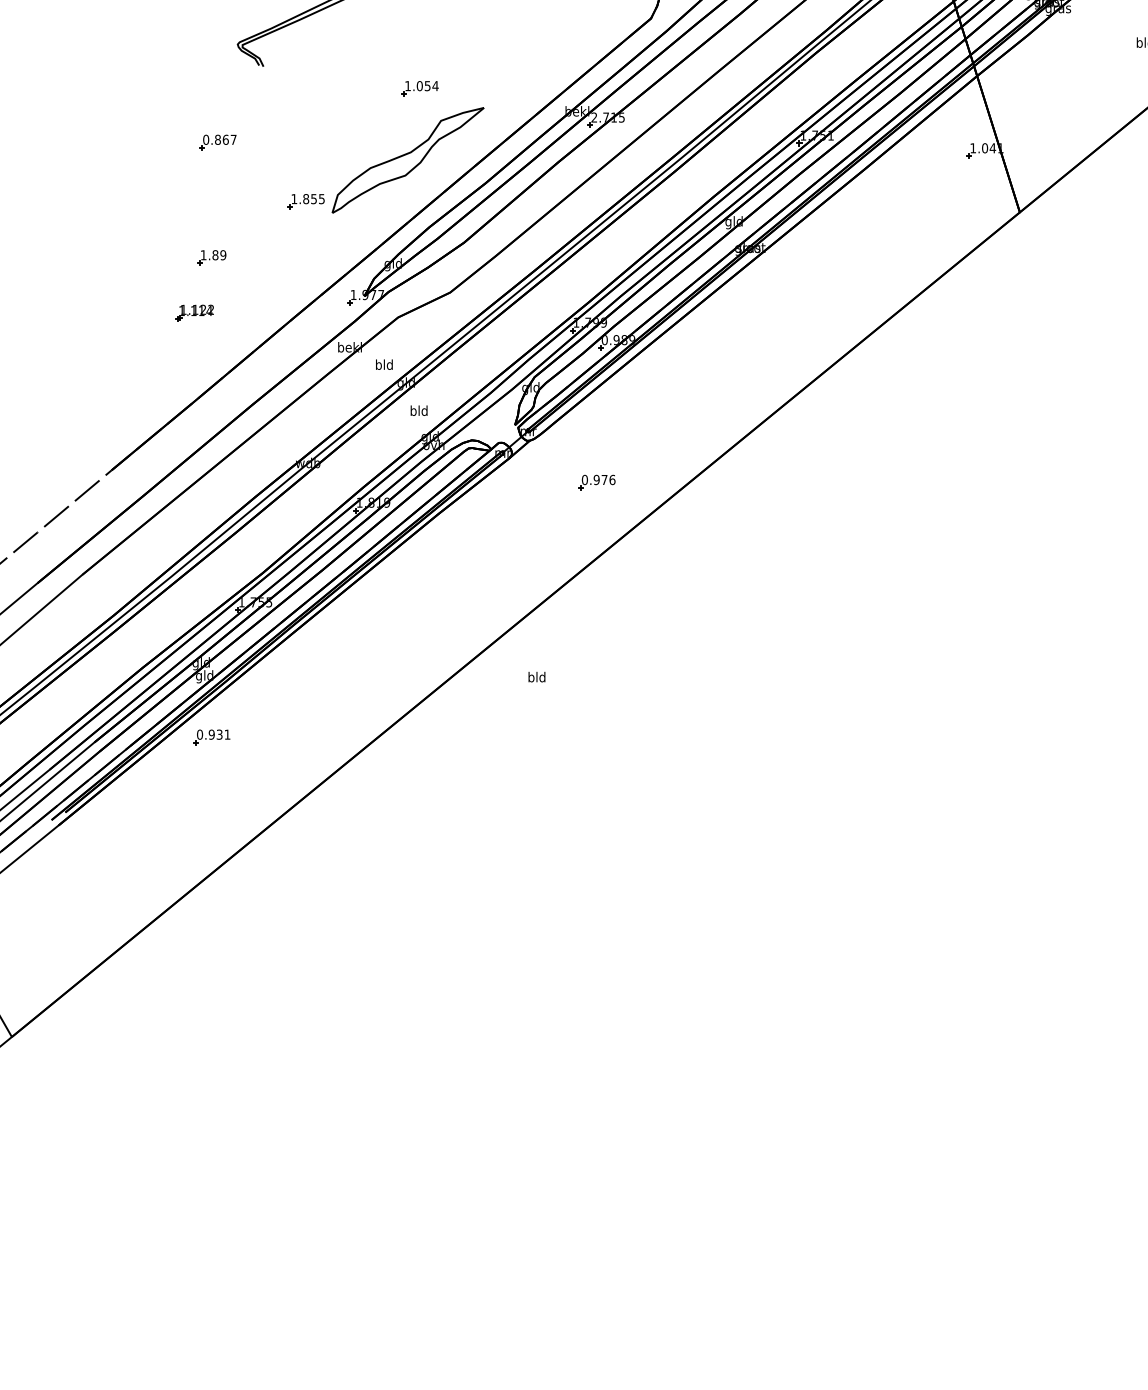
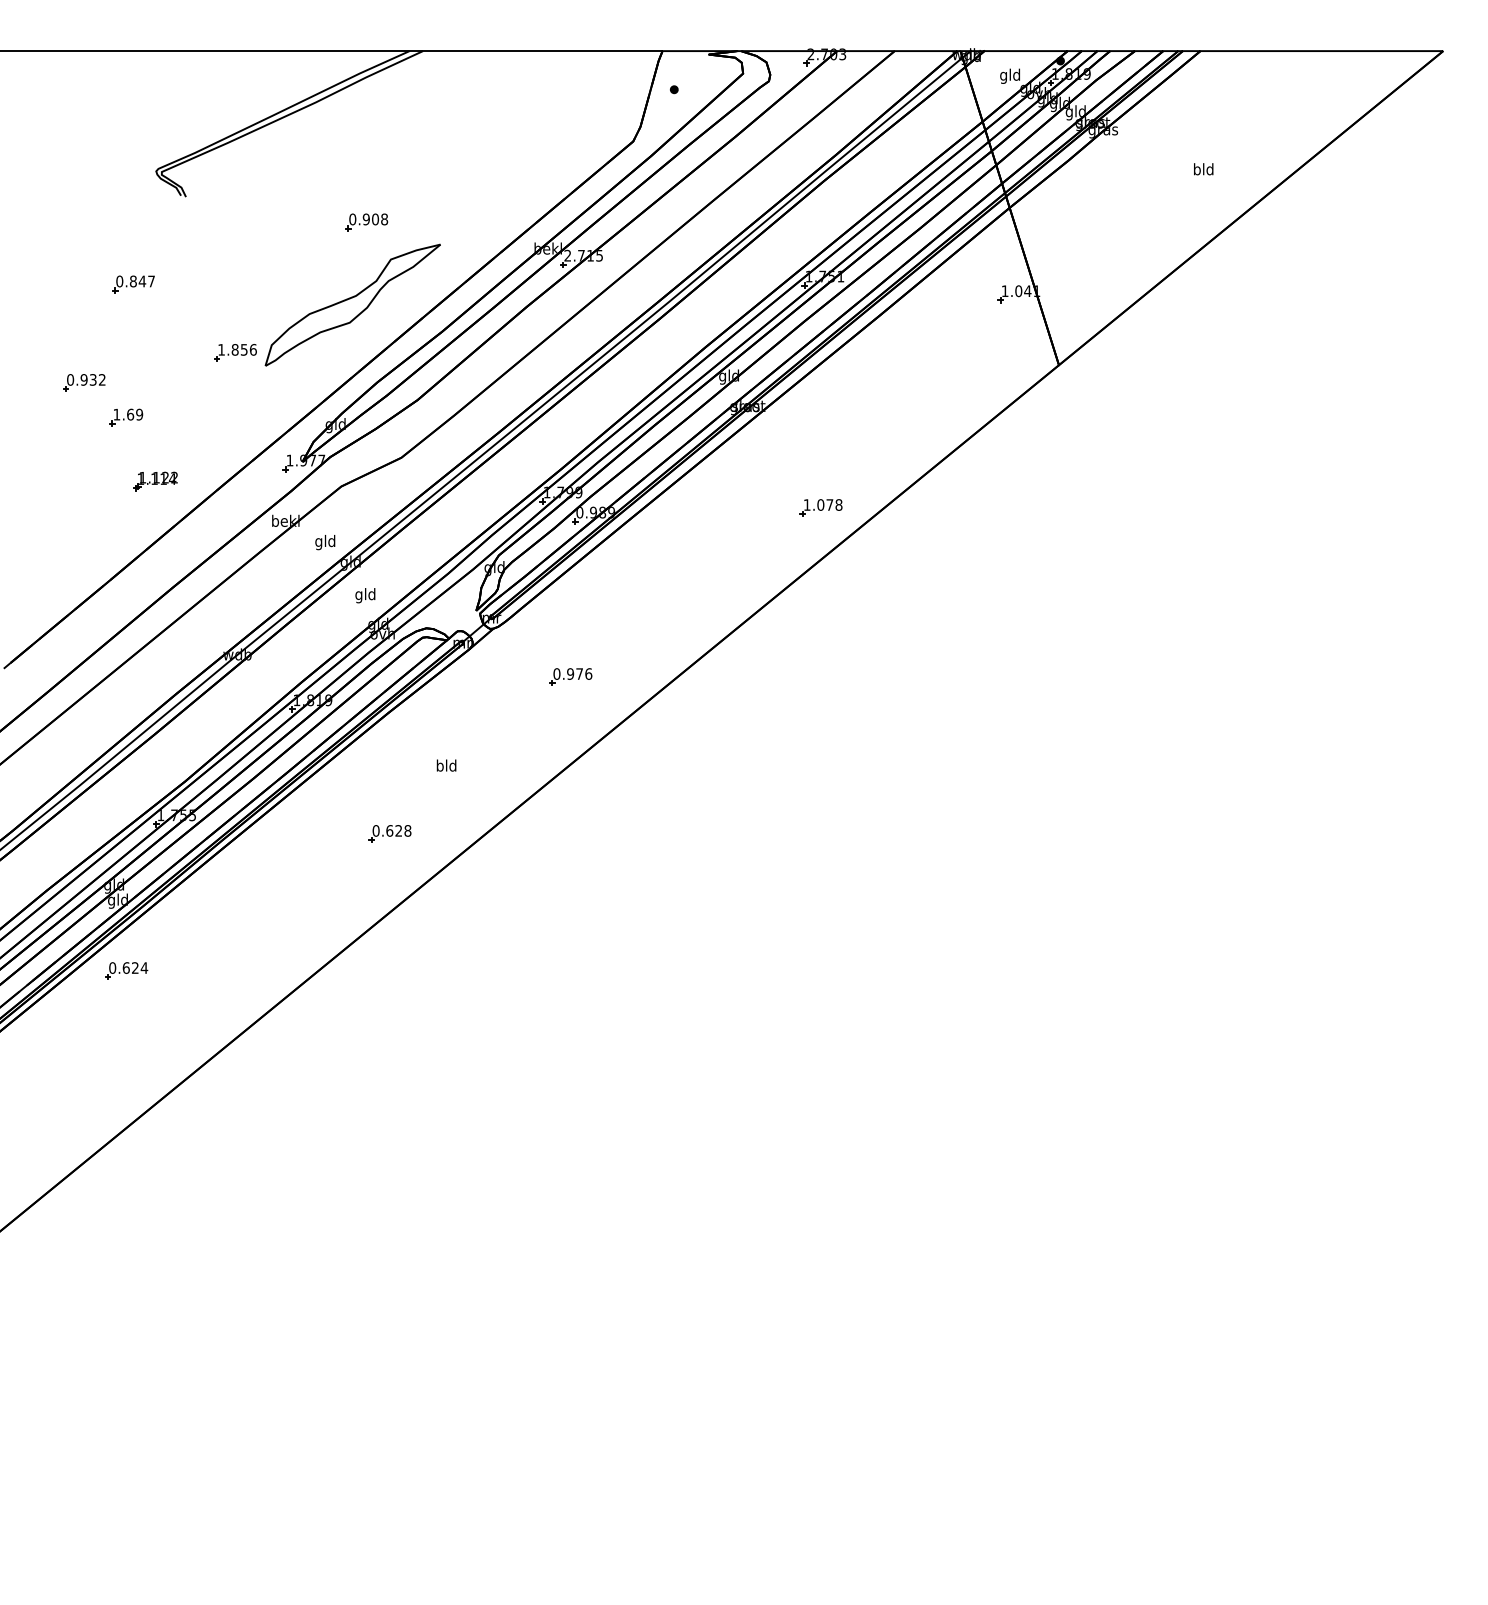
text: (421, 86) -> (368, 219), 1.054 -> 0.908
text: (224, 139) -> (141, 281), 0.867 -> 0.847
text: (321, 198) -> (252, 349), 1.855 -> 1.856
part: (175, 227) -> (84, 382), added
text: (215, 255) -> (130, 414), 1.89 -> 1.69
part: (194, 313) -> (155, 481), moved
part: (813, 335) -> (820, 507), added
text: (378, 366) -> (318, 542), bld -> gld
text: (412, 411) -> (358, 595), bld -> gld
part: (439, 618) -> (389, 833), added
text: (536, 677) -> (446, 765), moved
text: (219, 734) -> (135, 967), 0.931 -> 0.624

